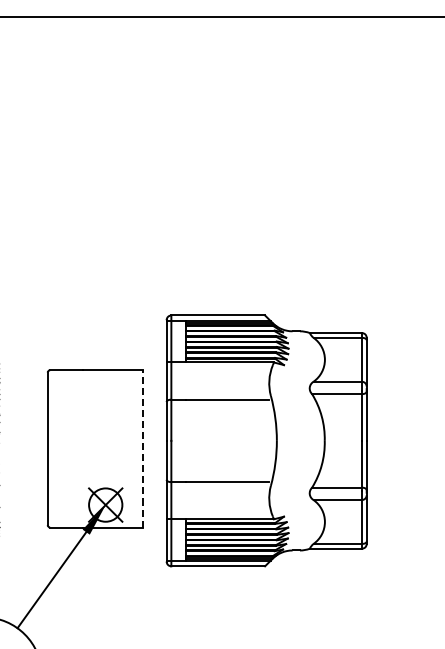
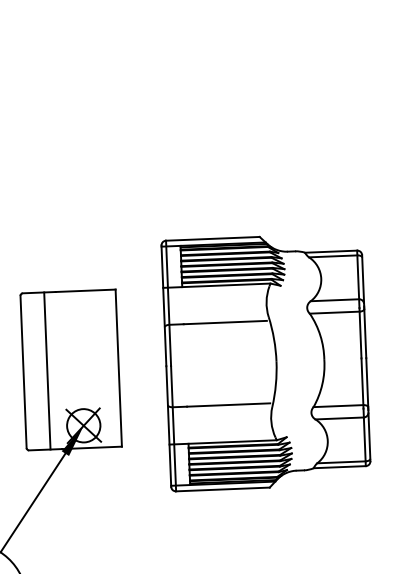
part: (266, 440) -> (266, 361), moved
line: (71, 448) -> (47, 370), added
line: (143, 448) -> (119, 367), dashed -> solid

